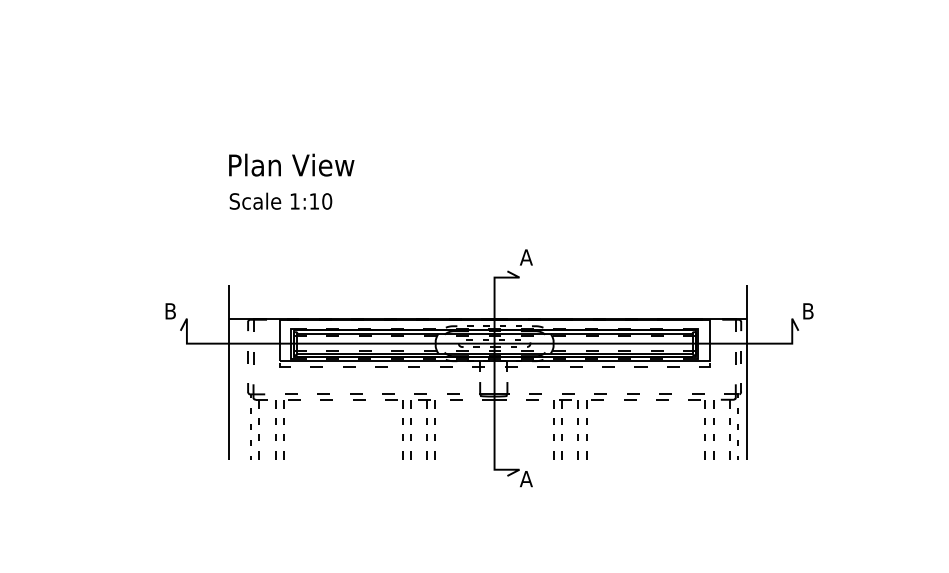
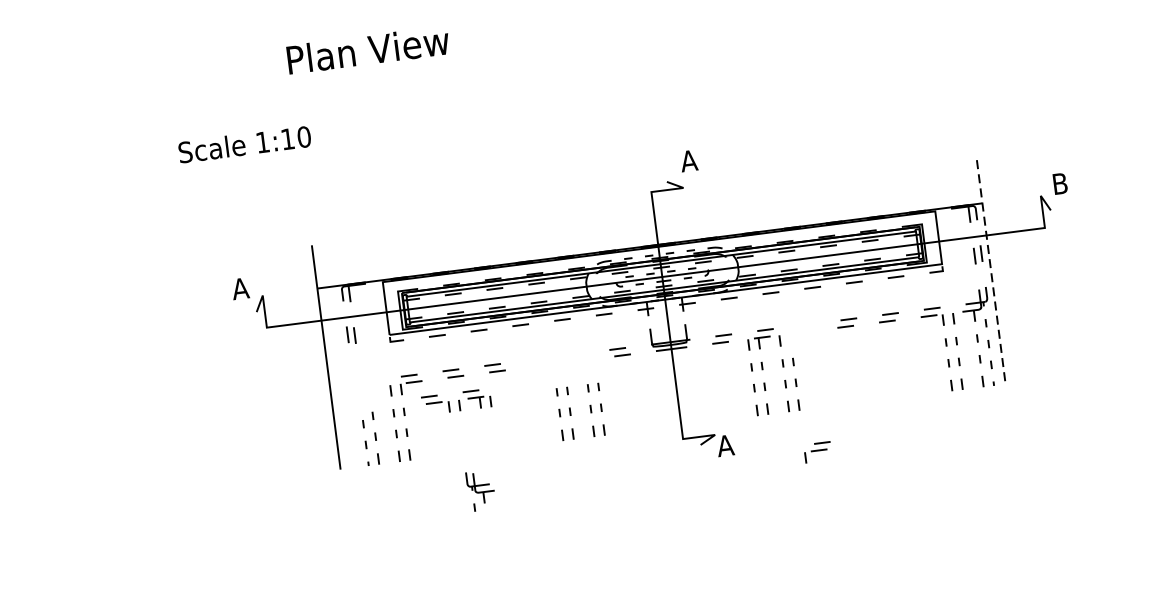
text: (291, 164) -> (367, 49), moved
text: (280, 200) -> (244, 143), moved
text: (170, 311) -> (240, 289), B -> A
line: (746, 372) -> (990, 272), solid -> dashed
part: (257, 398) -> (480, 490), moved
part: (408, 400) -> (456, 401), moved
part: (596, 400) -> (817, 451), moved

